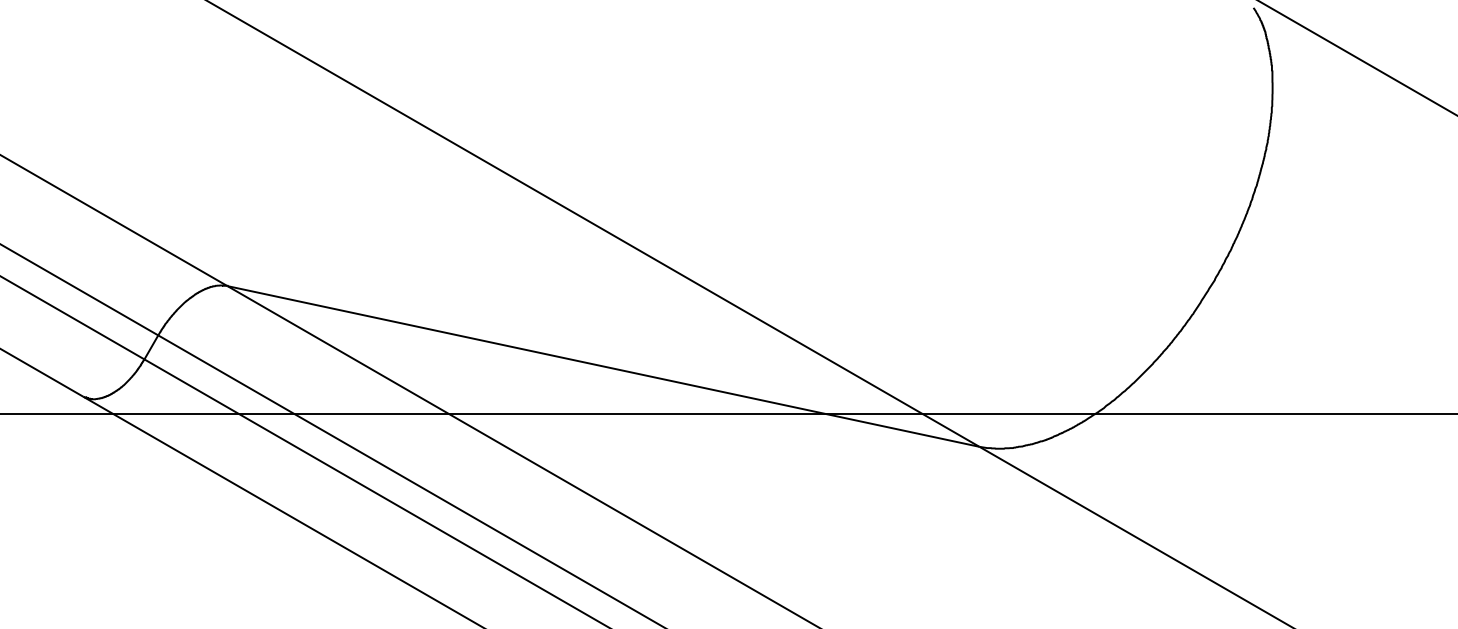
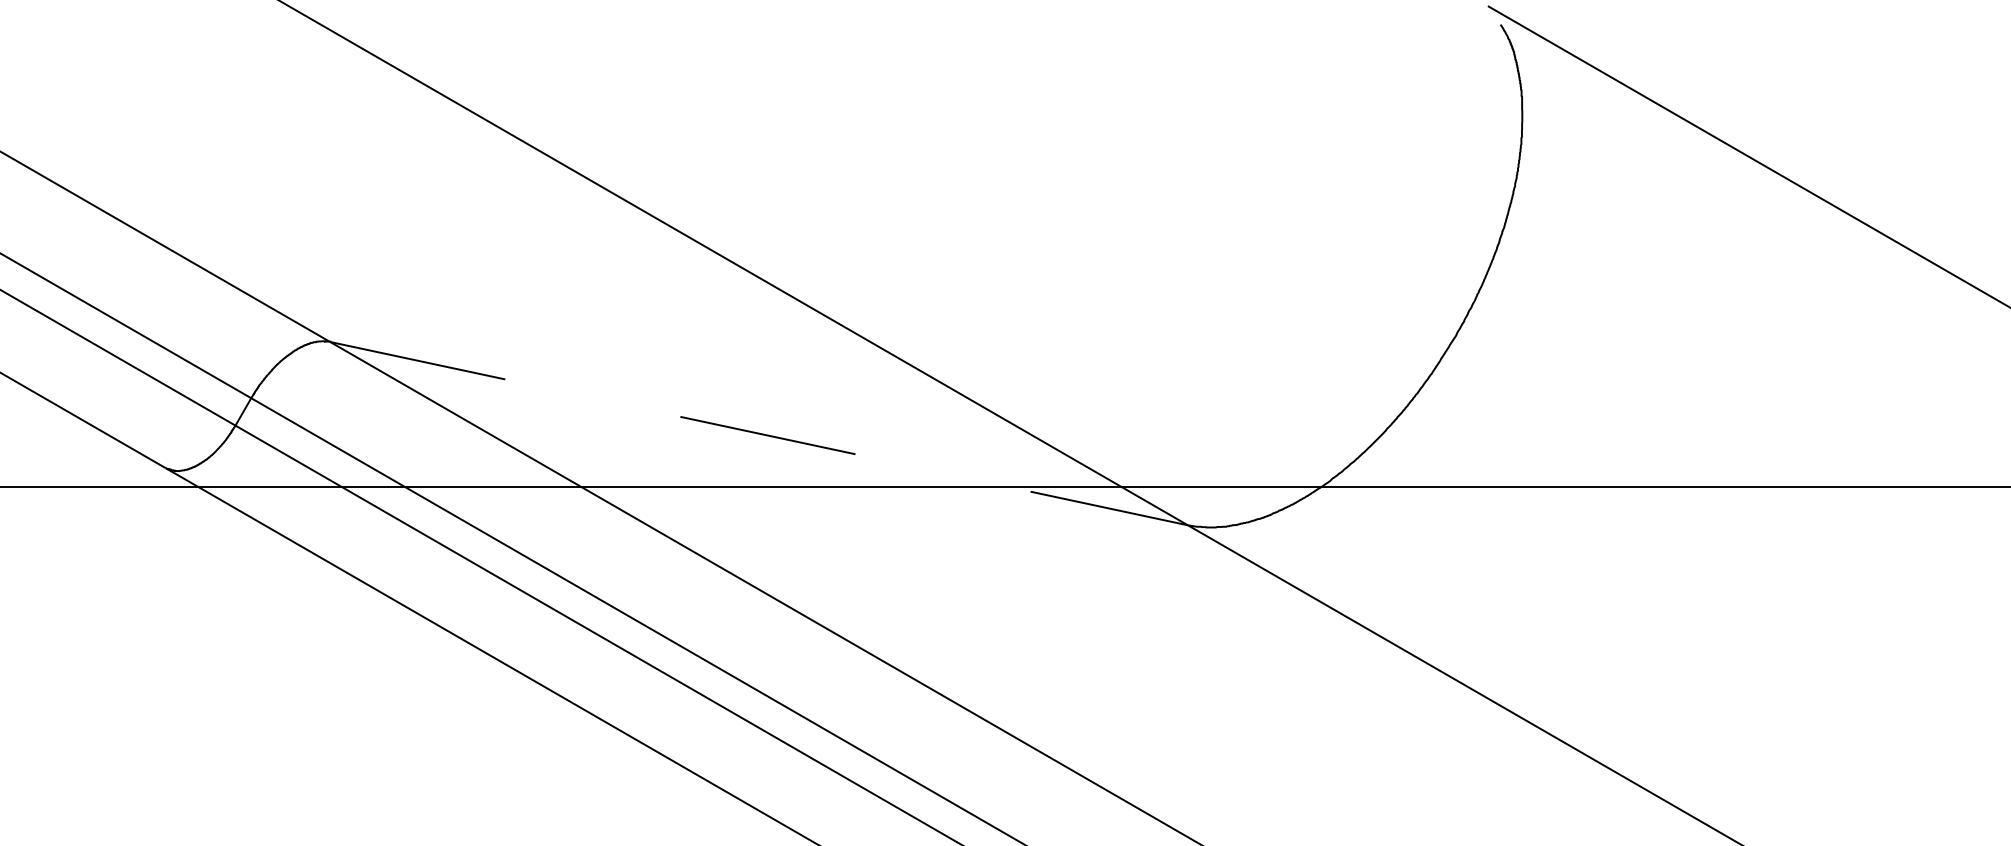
line: (603, 366) -> (759, 433), solid -> dashed

